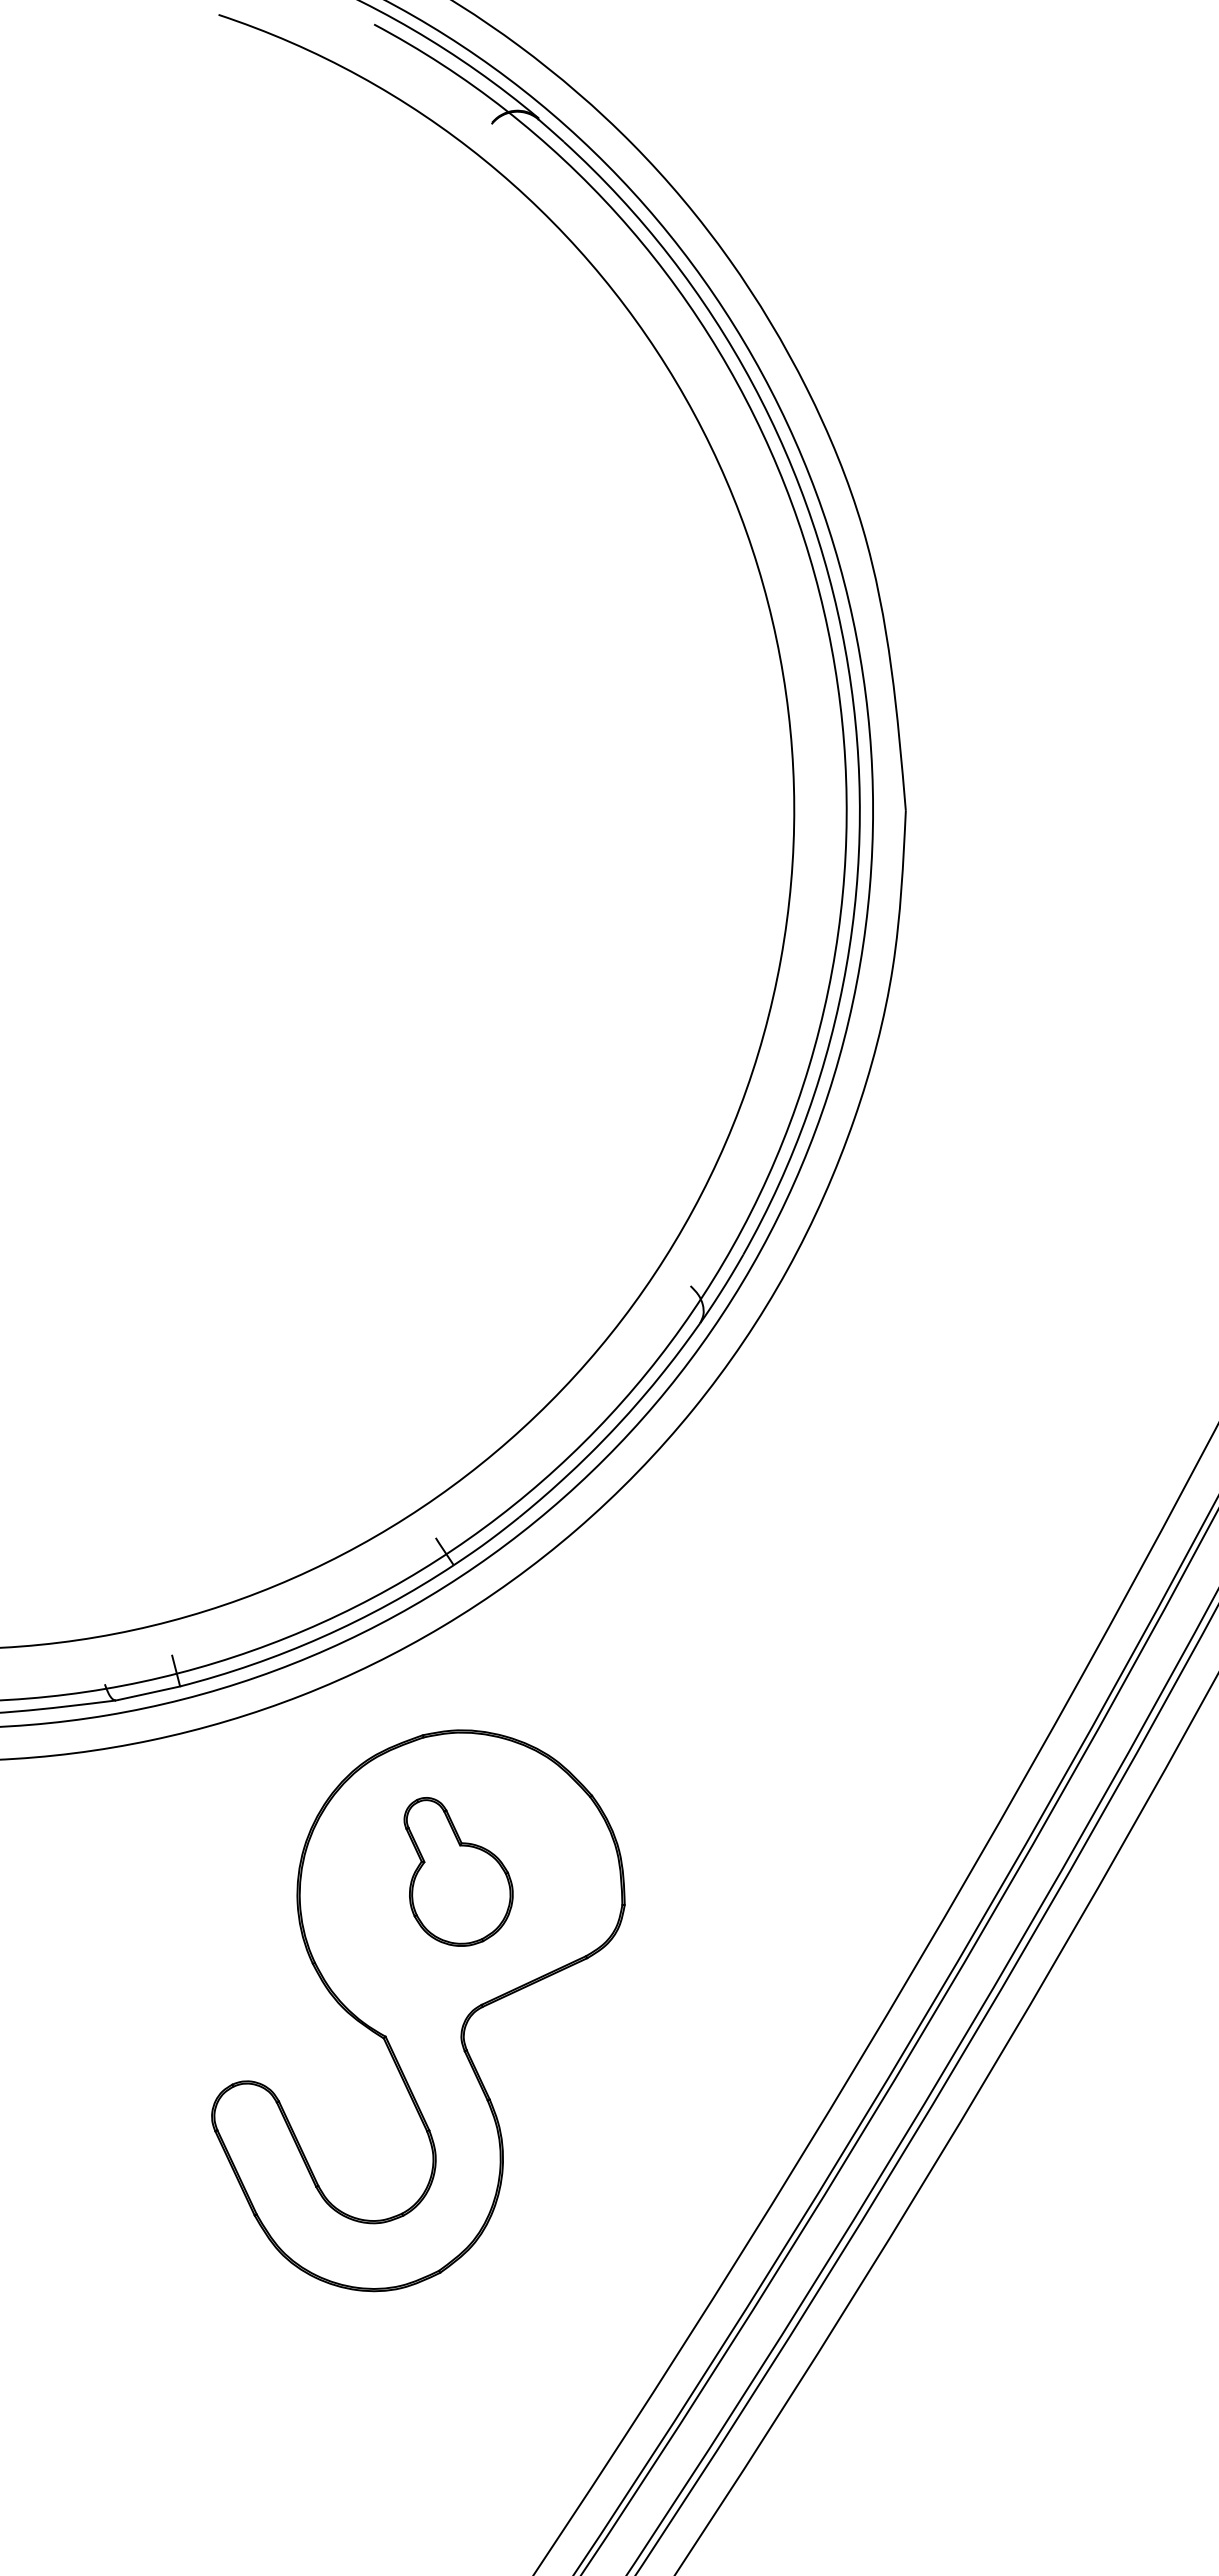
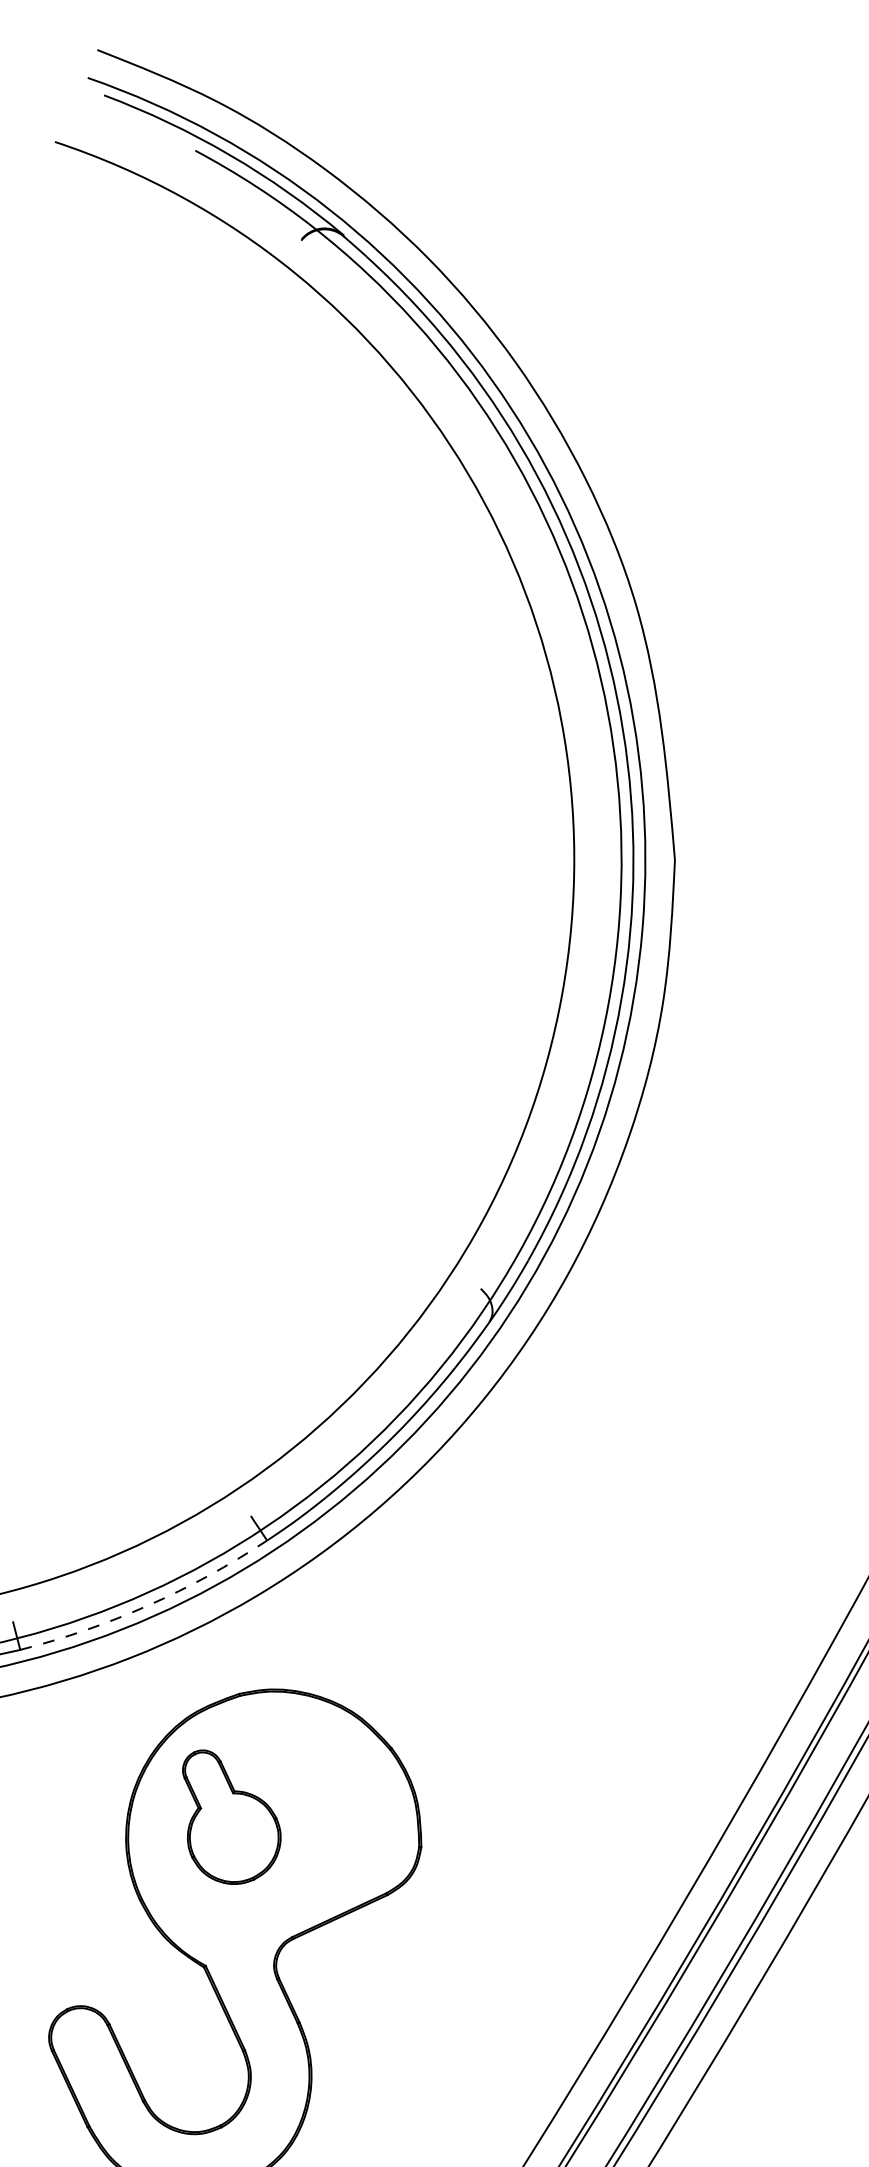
arc: (322, 1637) -> (148, 1605), solid -> dashed
part: (458, 1871) -> (231, 1816), moved

